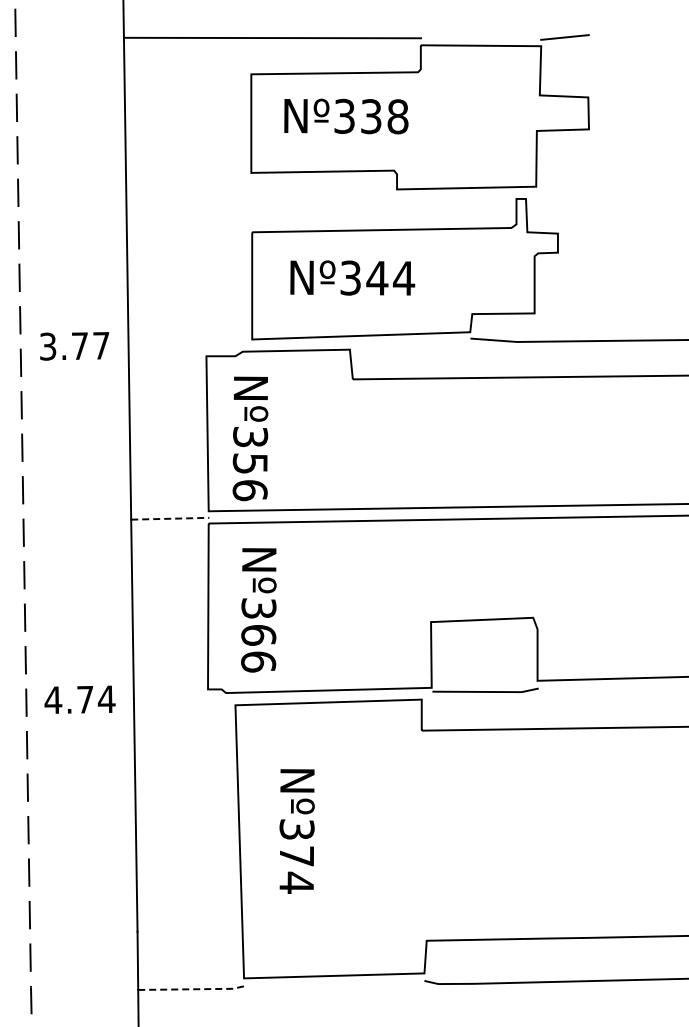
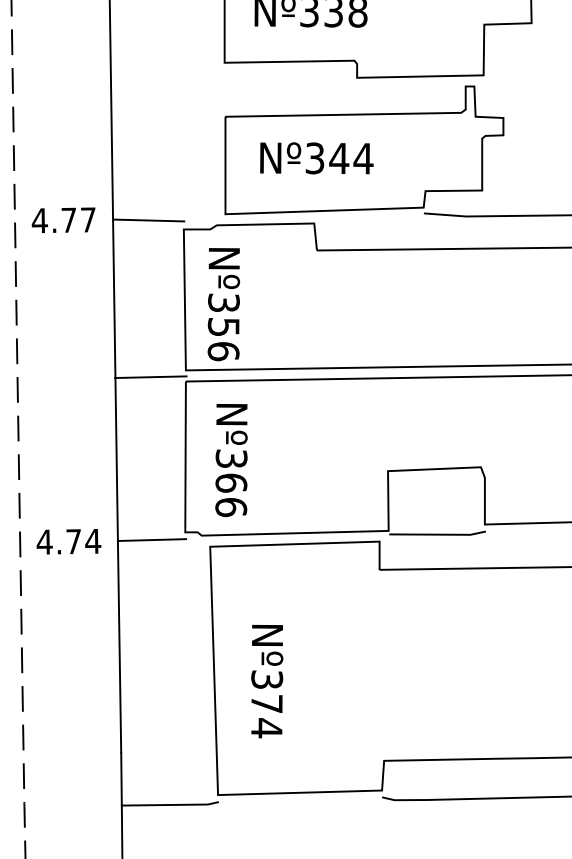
text: (47, 346) -> (39, 220), 3.77 -> 4.77
line: (167, 346) -> (148, 220), added
line: (170, 518) -> (151, 376), dashed -> solid
line: (170, 697) -> (151, 539), added
text: (296, 831) -> (266, 681), moved
line: (193, 989) -> (172, 805), dashed -> solid

